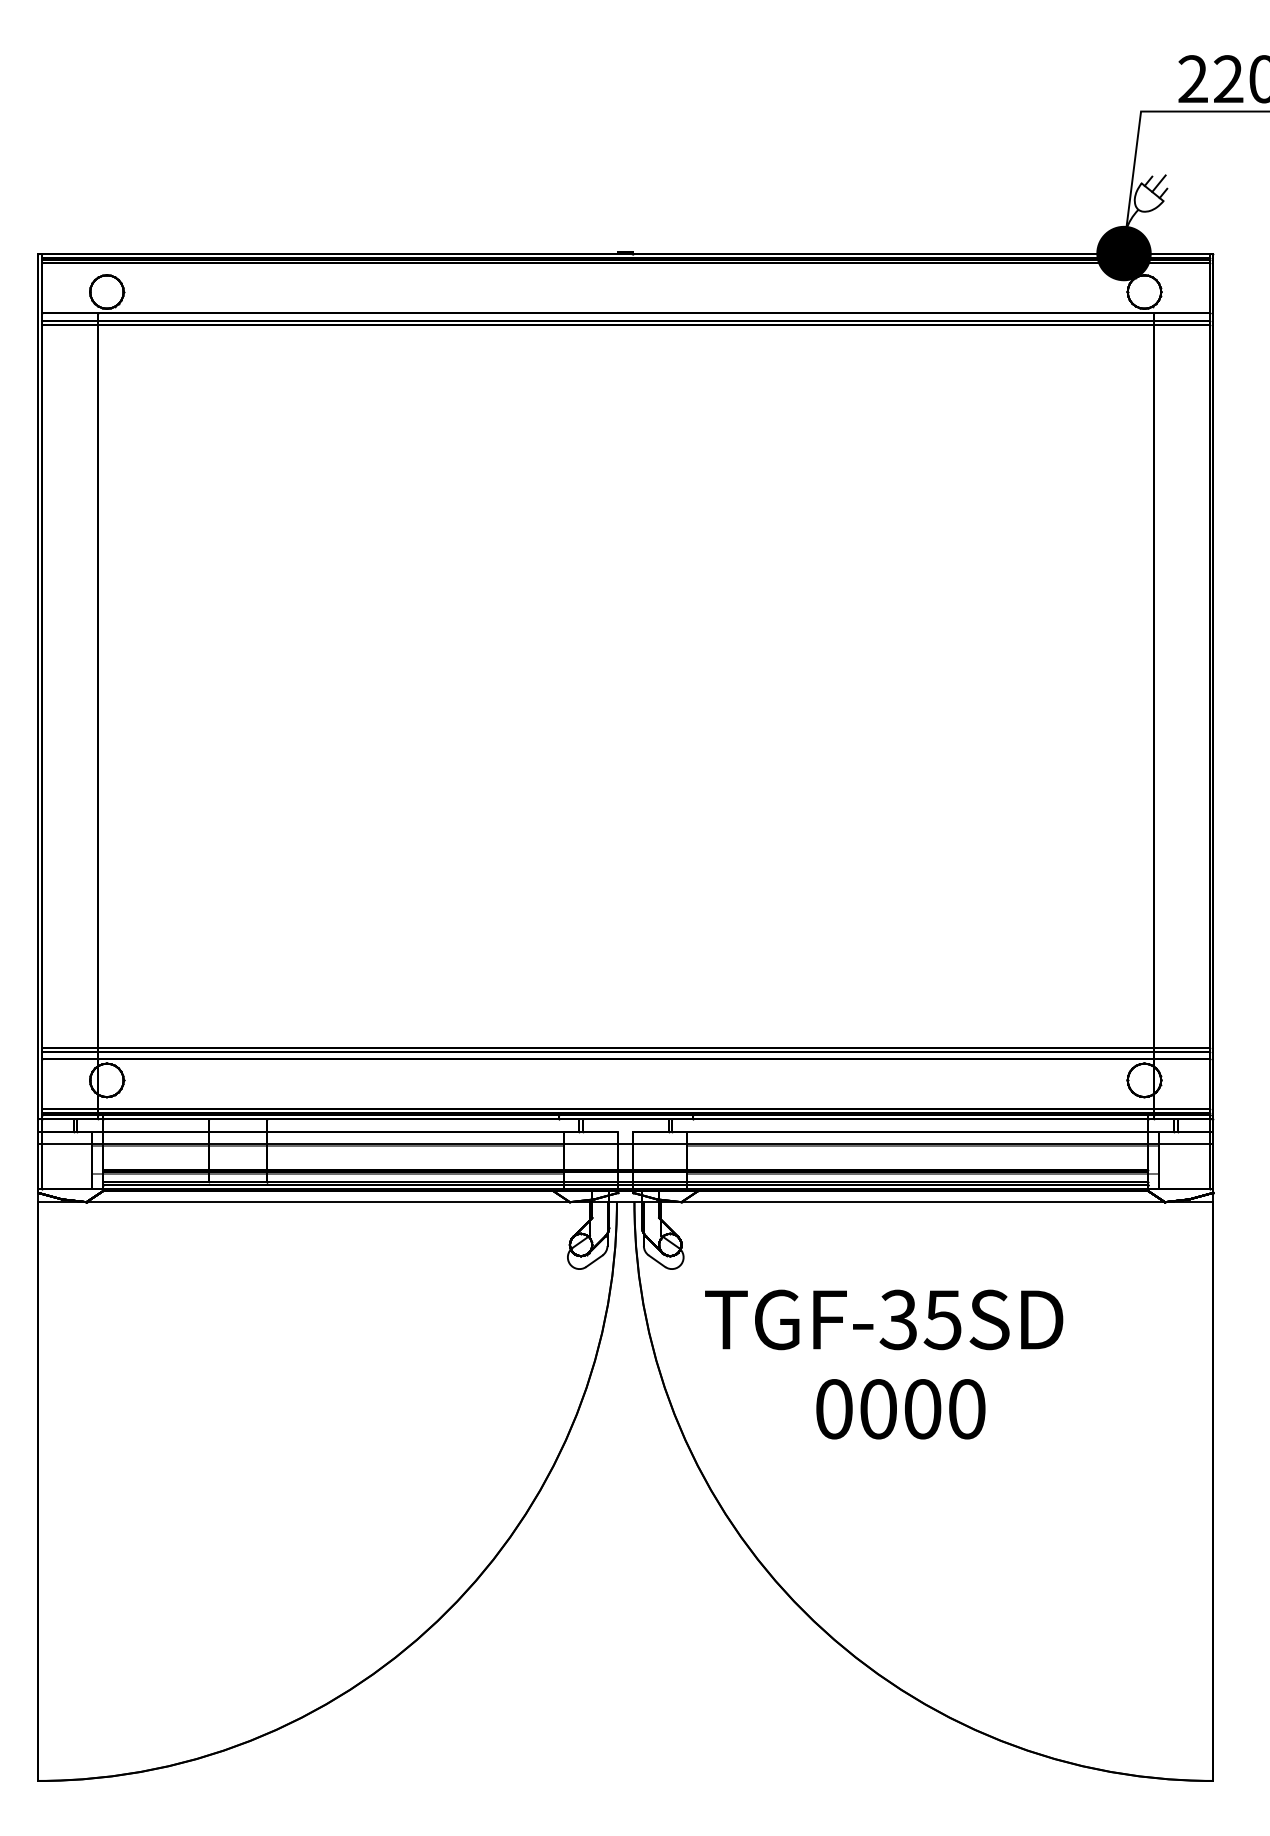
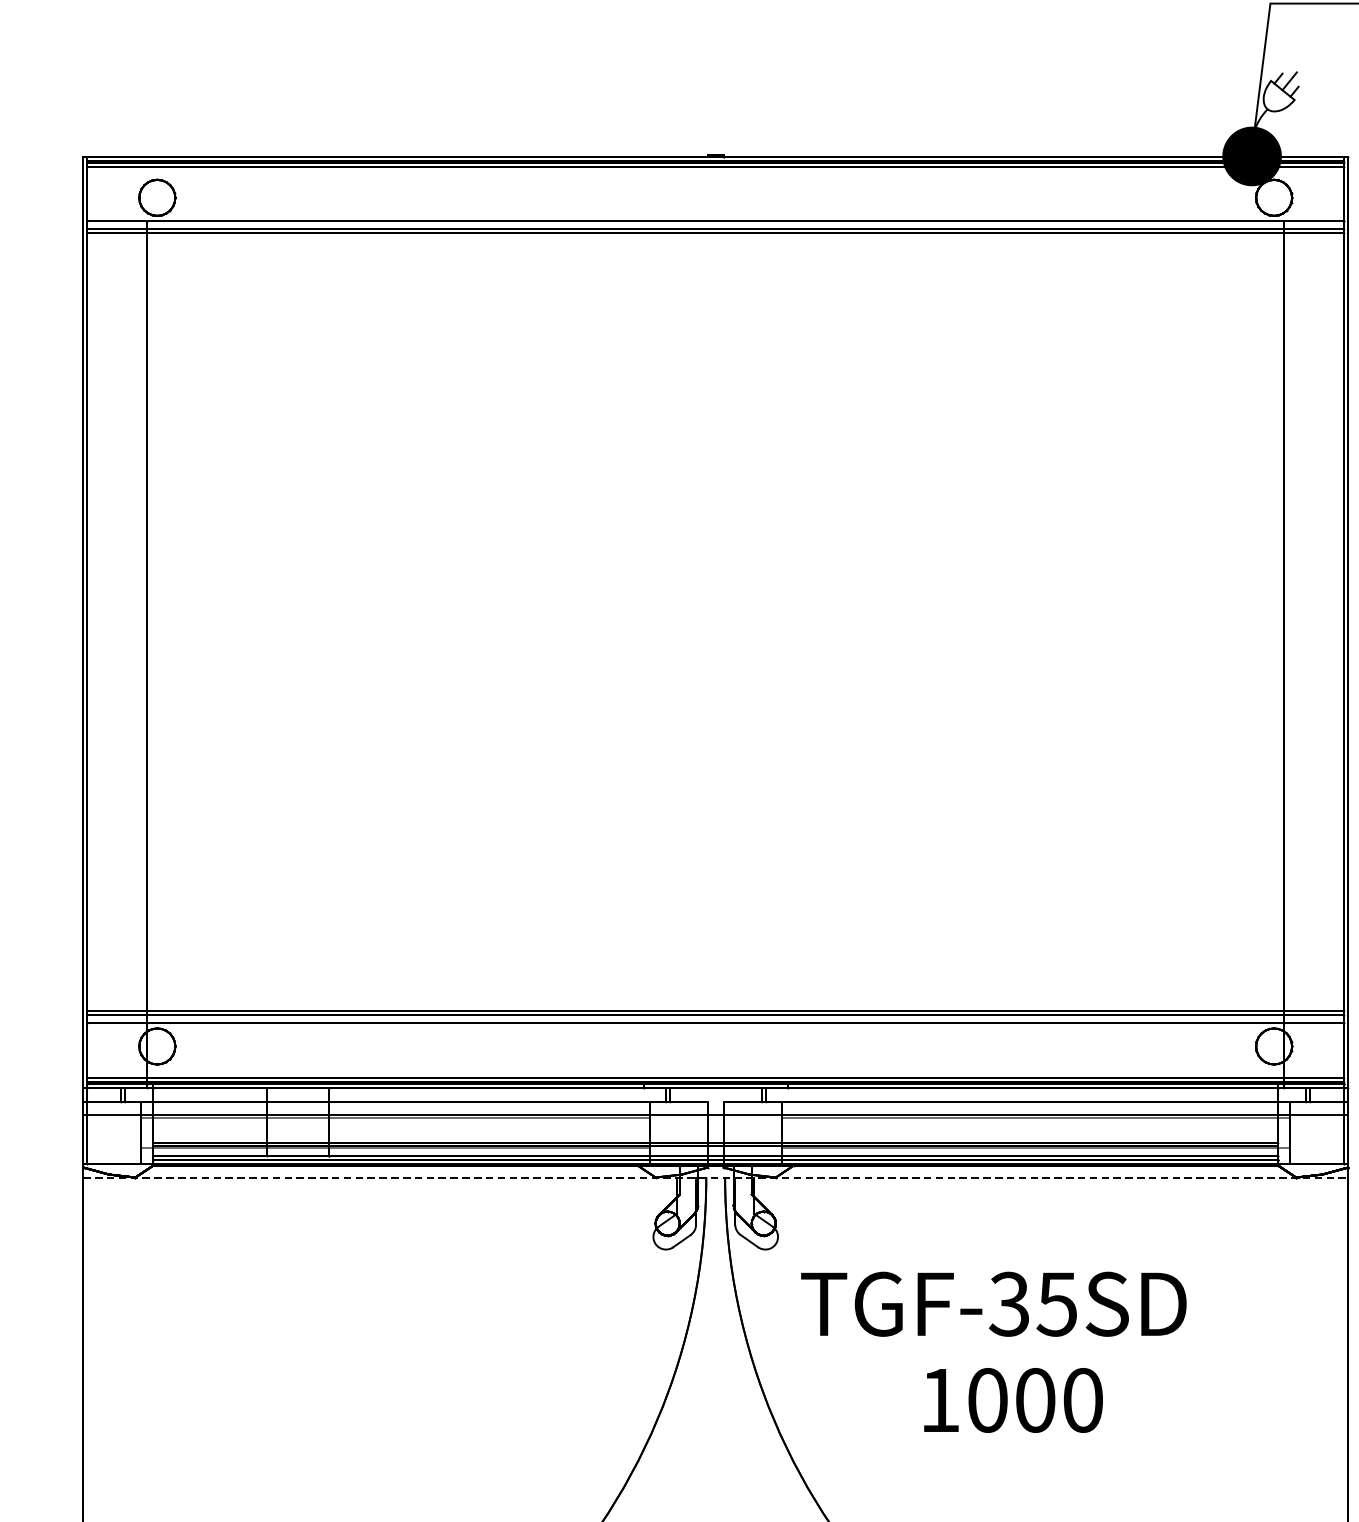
line: (625, 1202) -> (715, 1177), solid -> dashed
text: (834, 1409) -> (940, 1400), 0000 -> 1000

